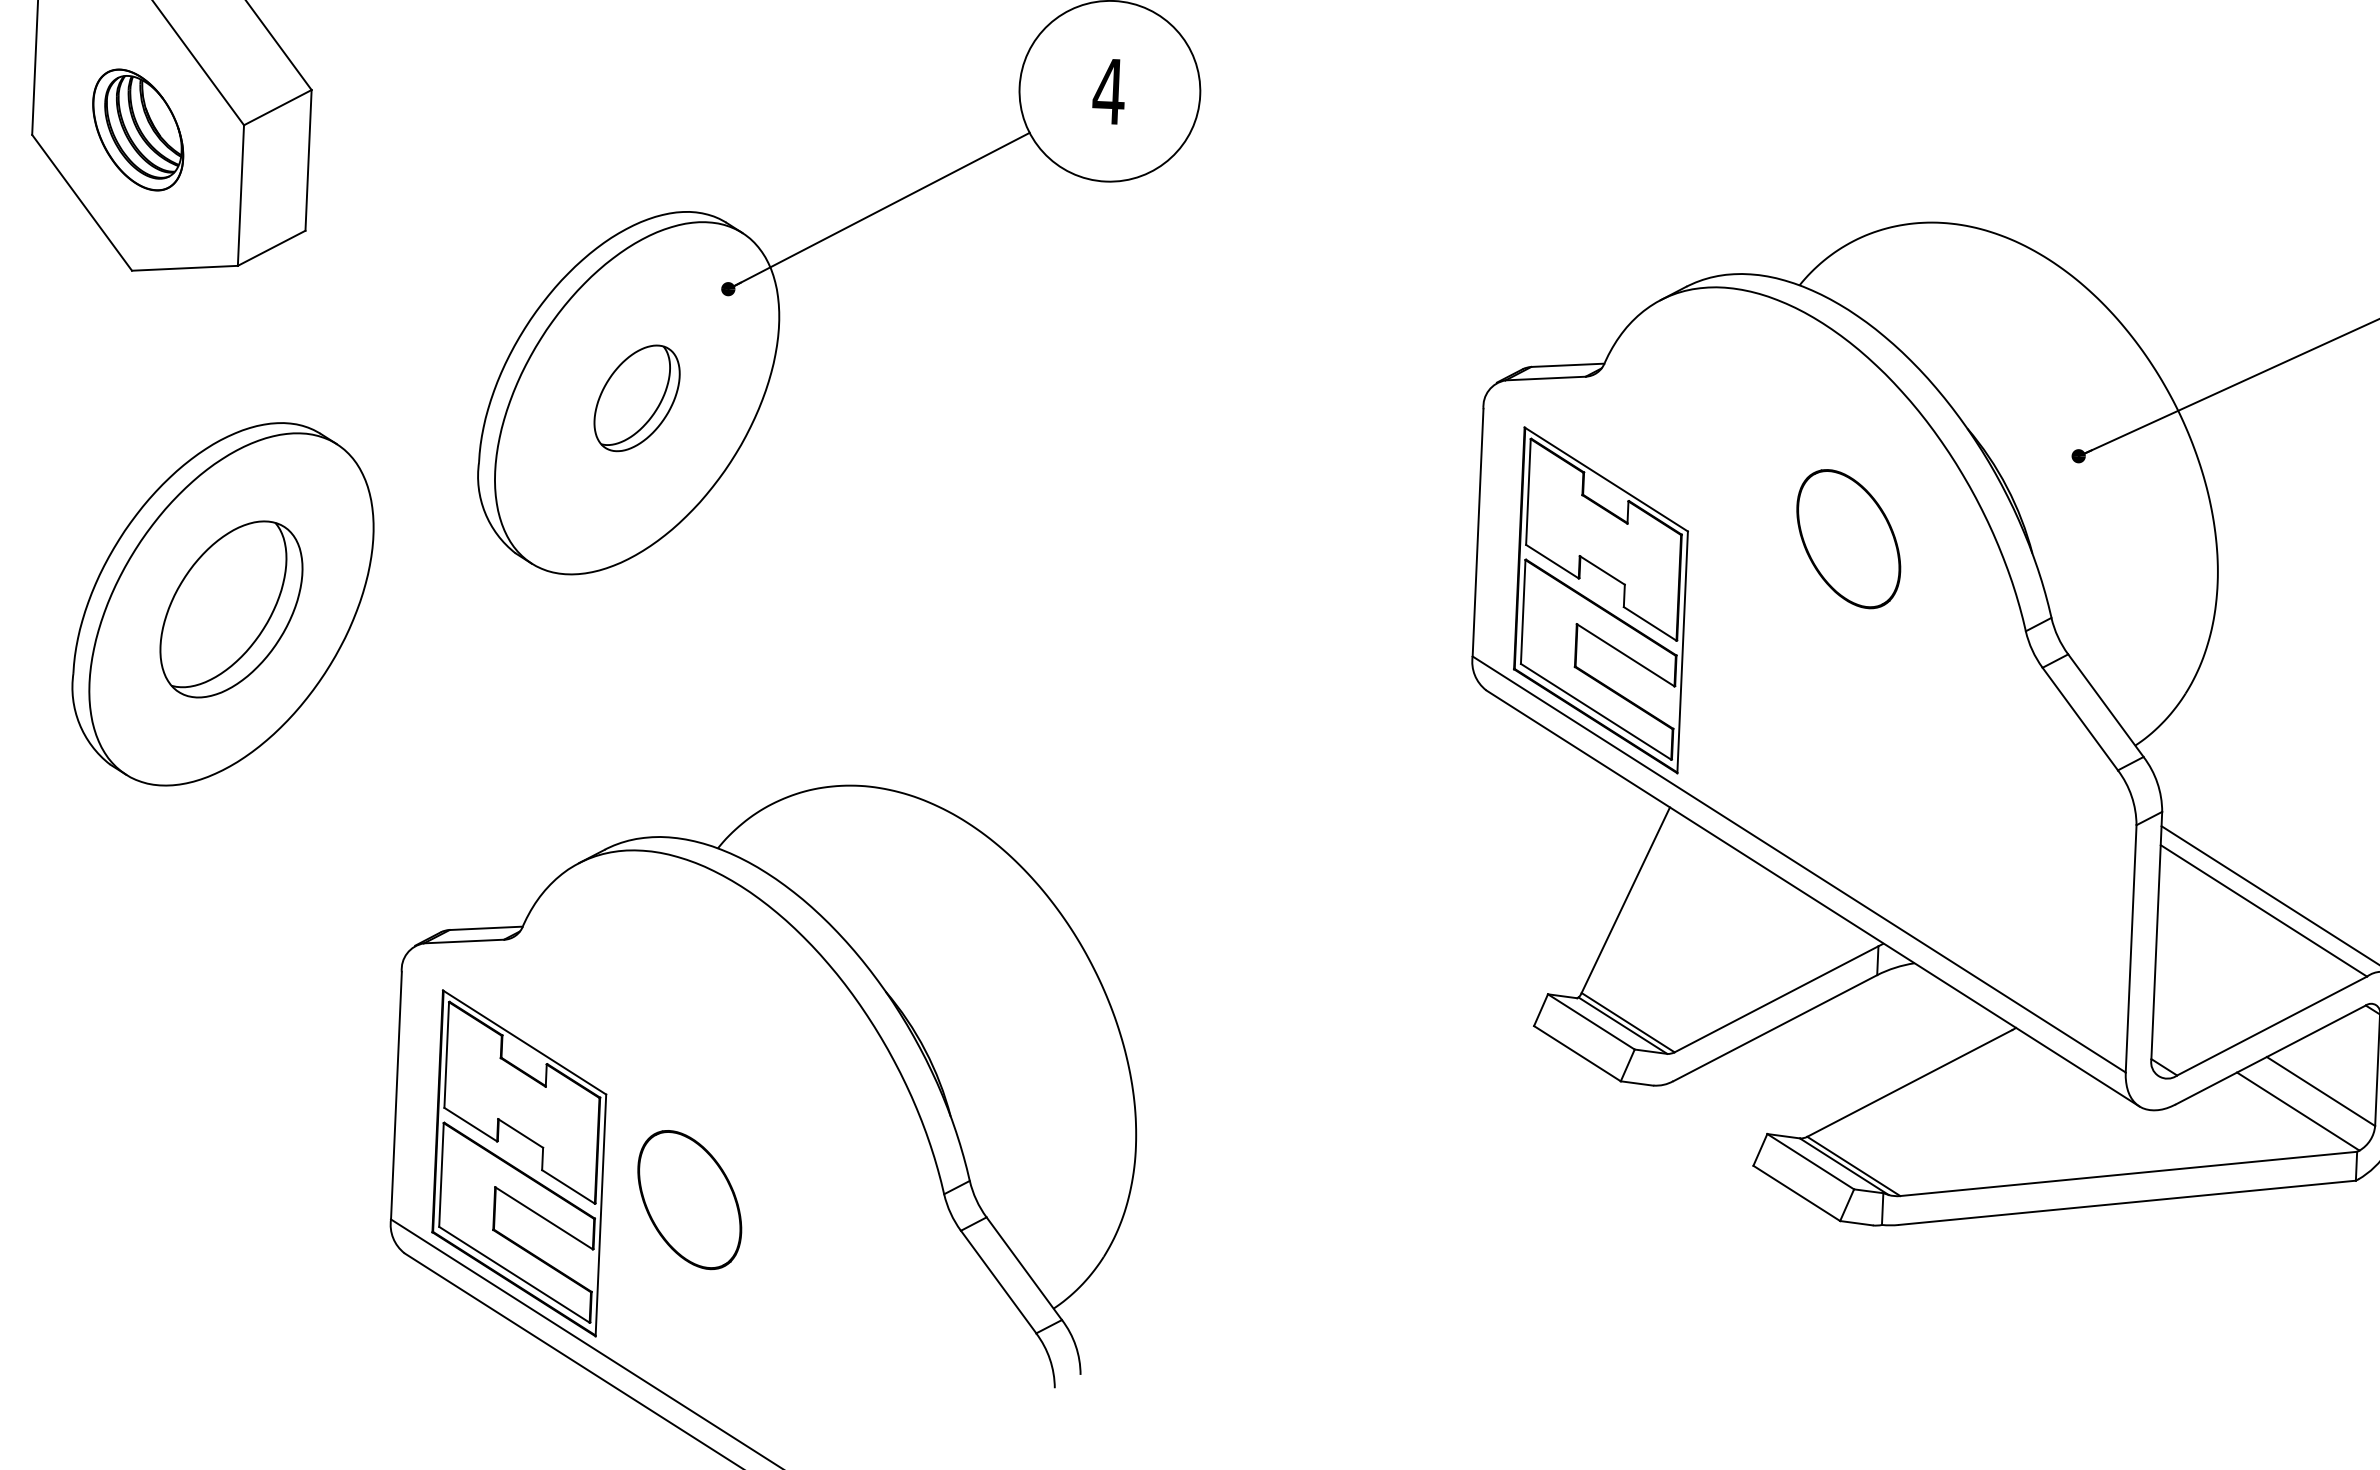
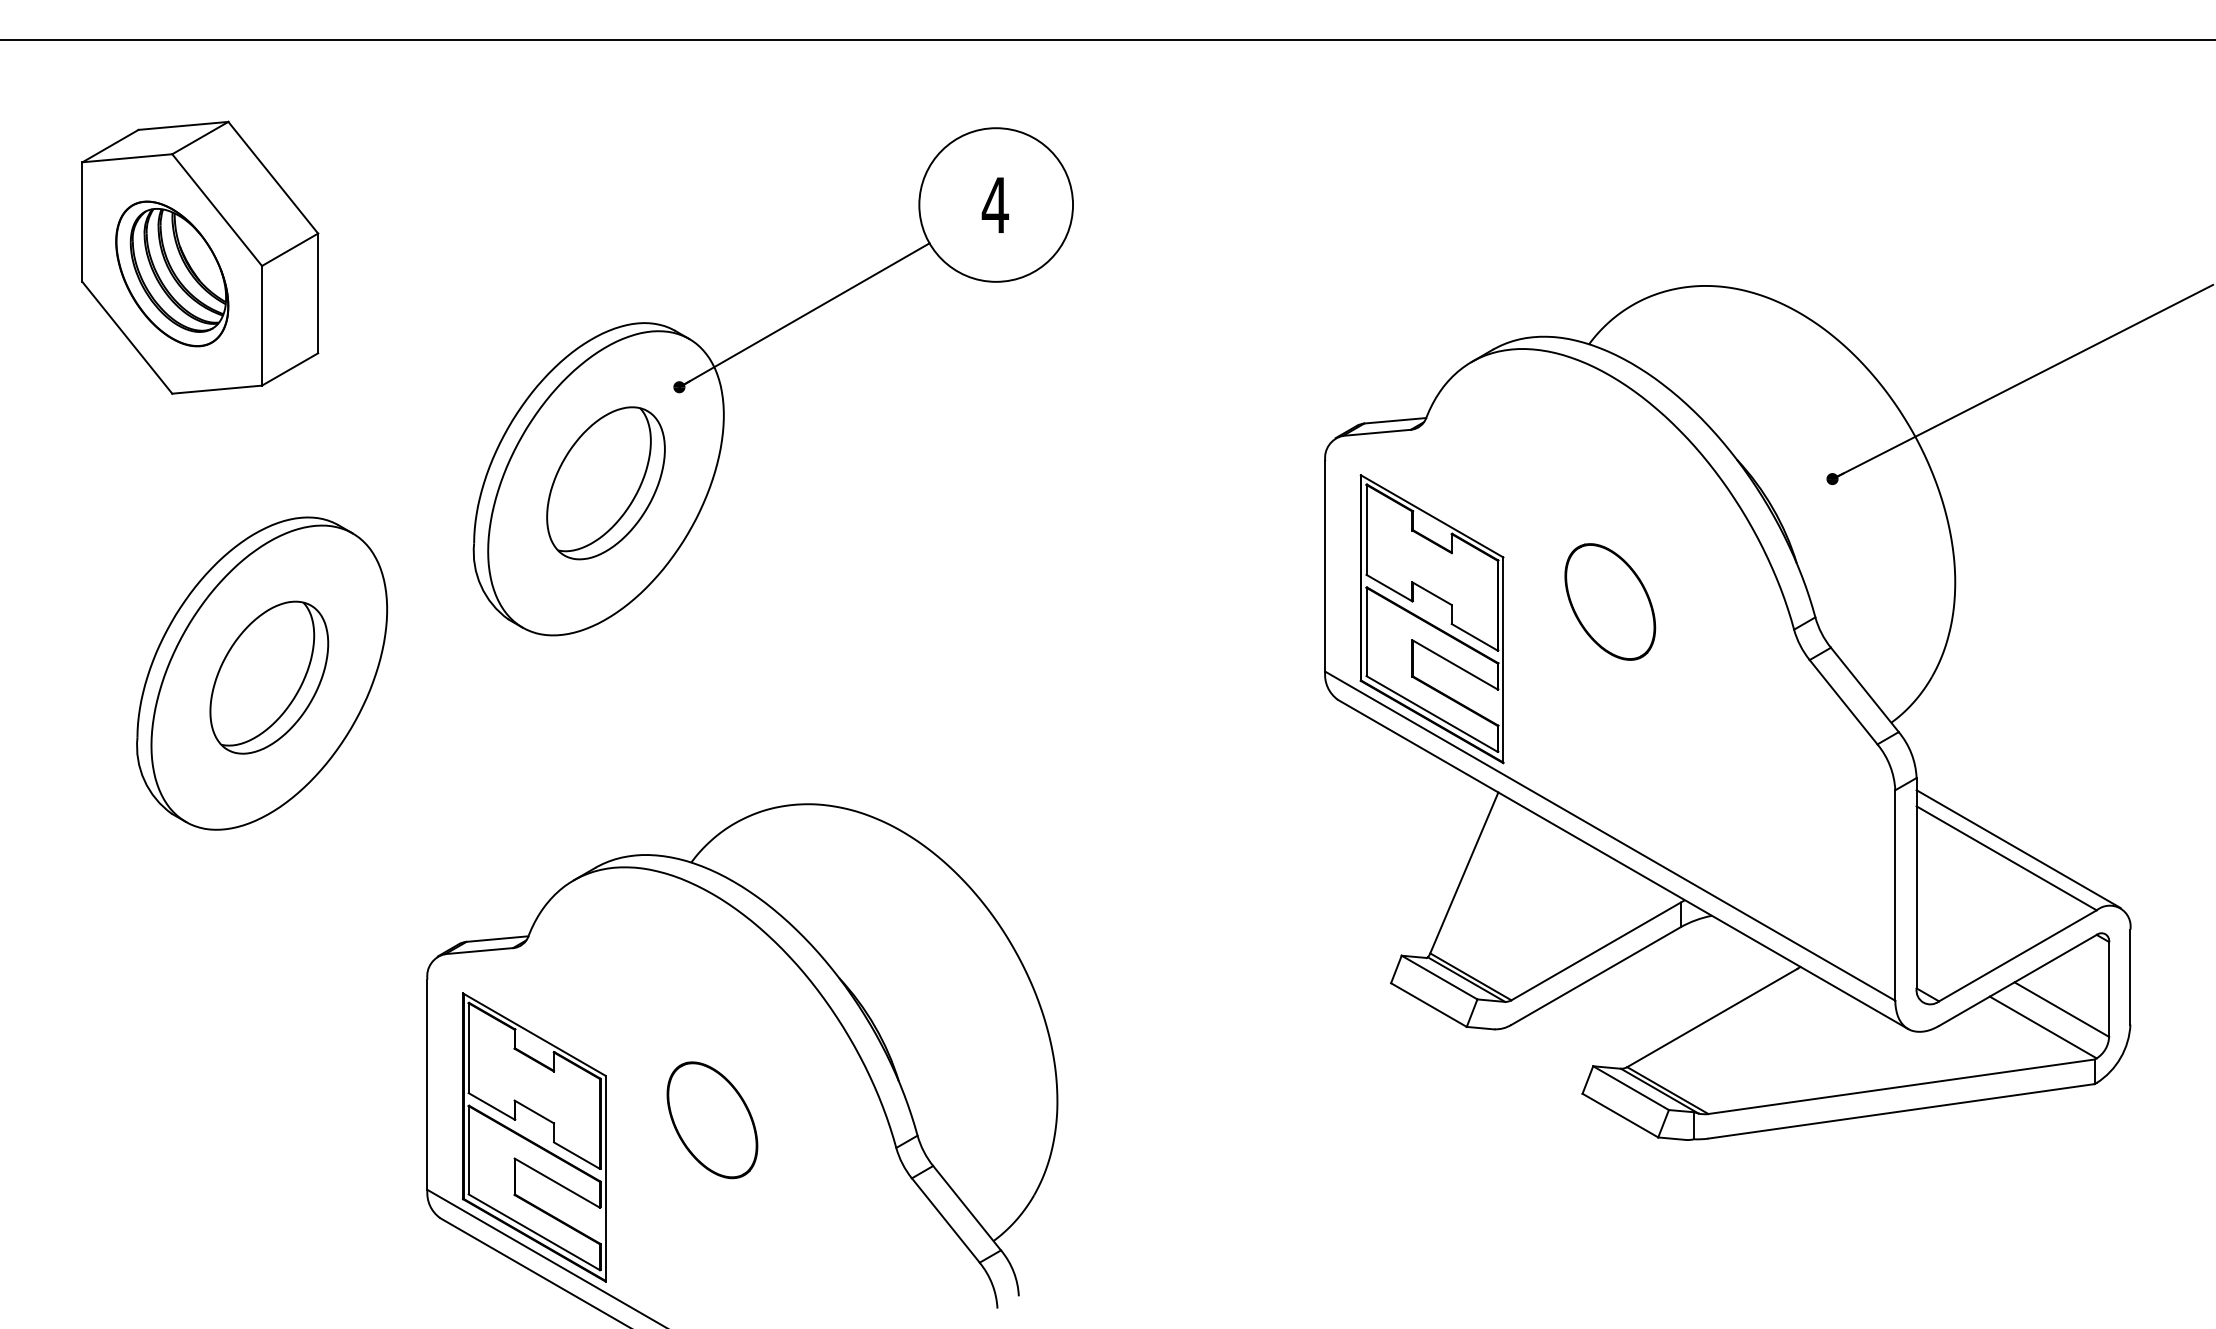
part: (138, 129) -> (172, 273), size x1.43
part: (636, 398) -> (605, 483), size x1.67
part: (1849, 538) -> (1610, 601), moved
part: (689, 1200) -> (712, 1120), moved

